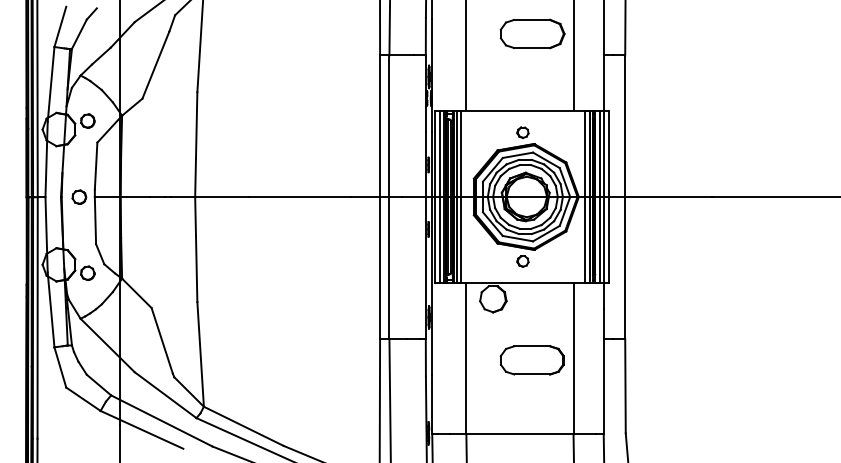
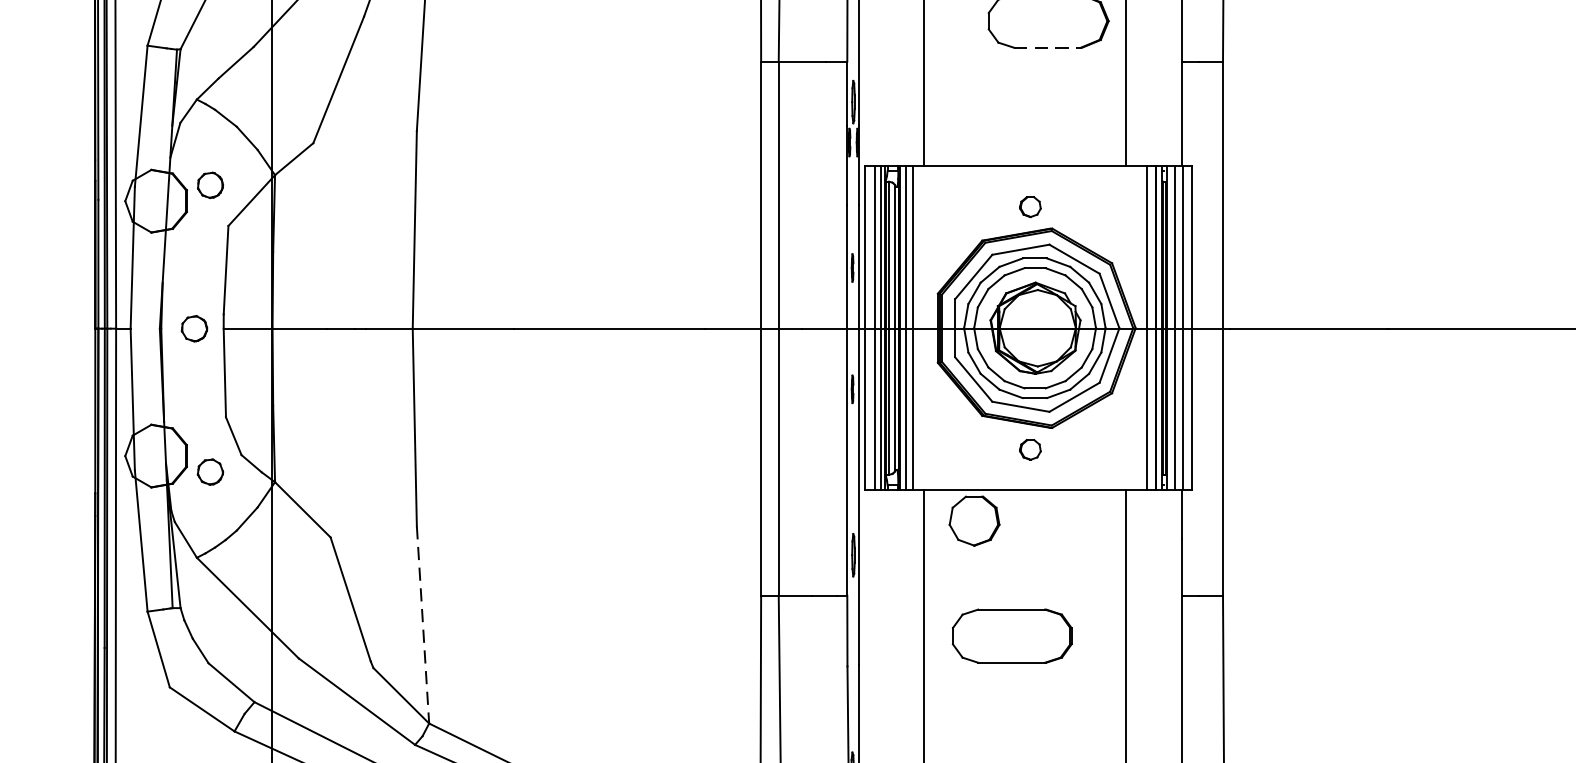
line: (532, 48) -> (1048, 48), solid -> dashed
line: (200, 354) -> (422, 625), solid -> dashed
part: (531, 360) -> (1010, 636), moved

